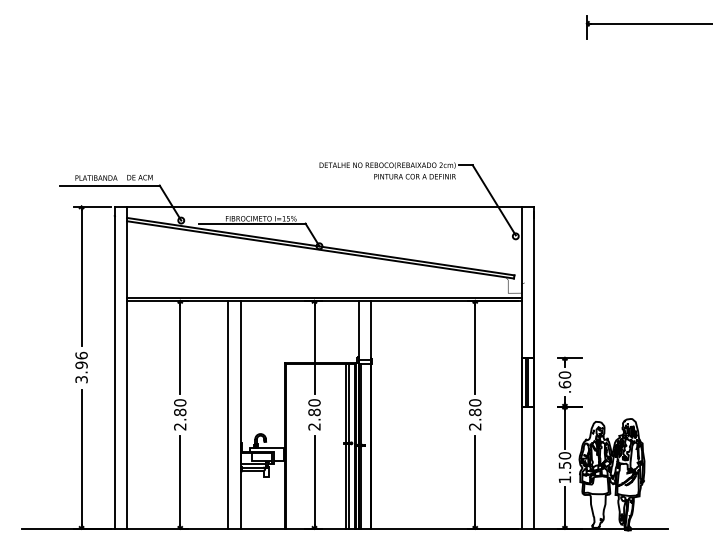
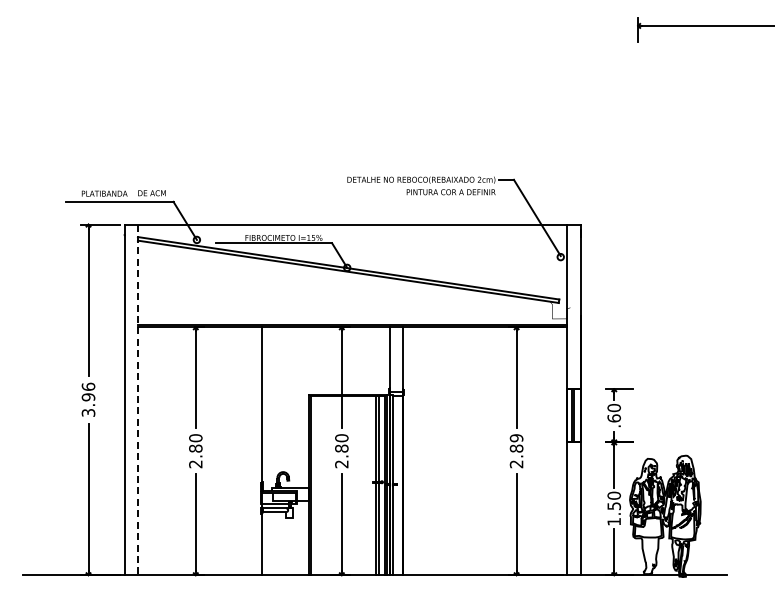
line: (126, 368) -> (137, 400), solid -> dashed
text: (475, 403) -> (516, 438), 2.80 -> 2.89
line: (228, 415) -> (248, 451), removed

